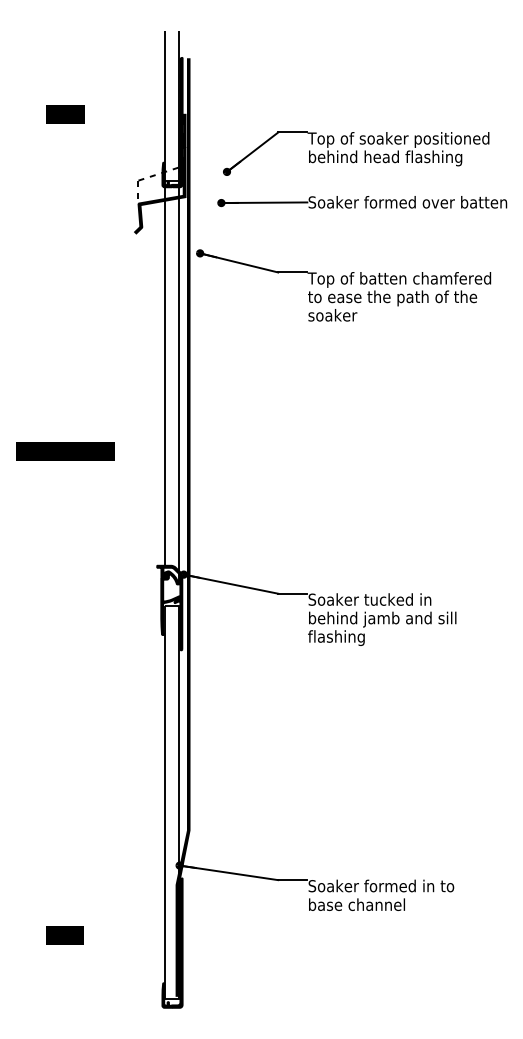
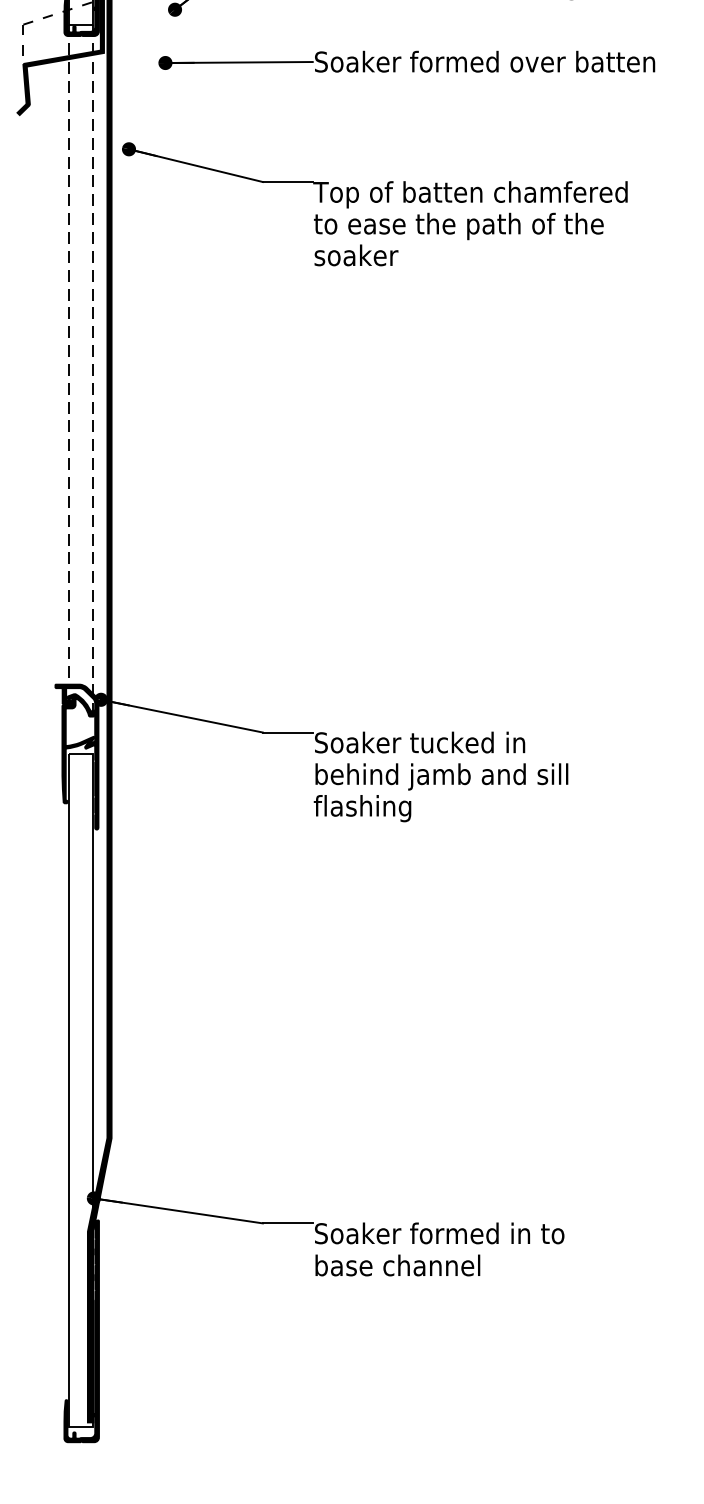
line: (165, 373) -> (69, 355), solid -> dashed
line: (179, 381) -> (93, 368), solid -> dashed

